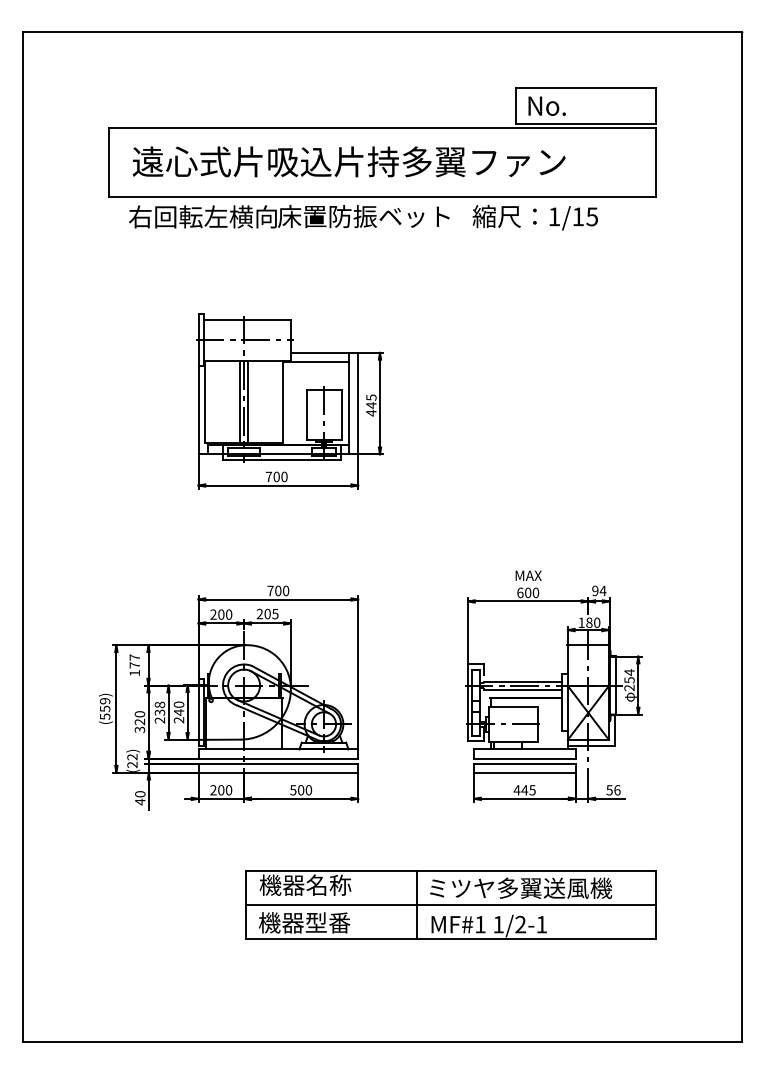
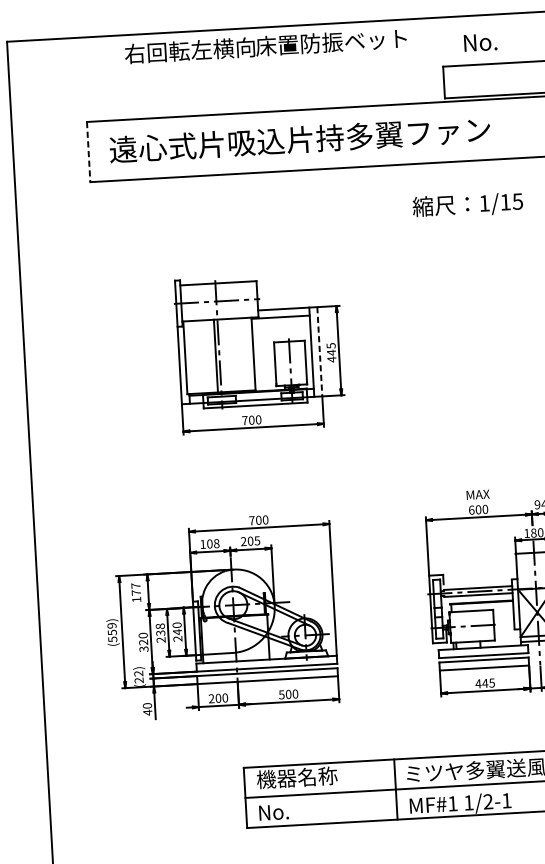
text: (546, 105) -> (480, 42), moved
line: (108, 162) -> (88, 152), solid -> dashed
text: (289, 216) -> (265, 46), moved
text: (534, 217) -> (467, 205), moved
line: (248, 401) -> (223, 355), removed
line: (358, 403) -> (320, 351), solid -> dashed
text: (221, 614) -> (210, 543), 200 -> 108
text: (304, 922) -> (298, 810), 機器型番 -> No.

